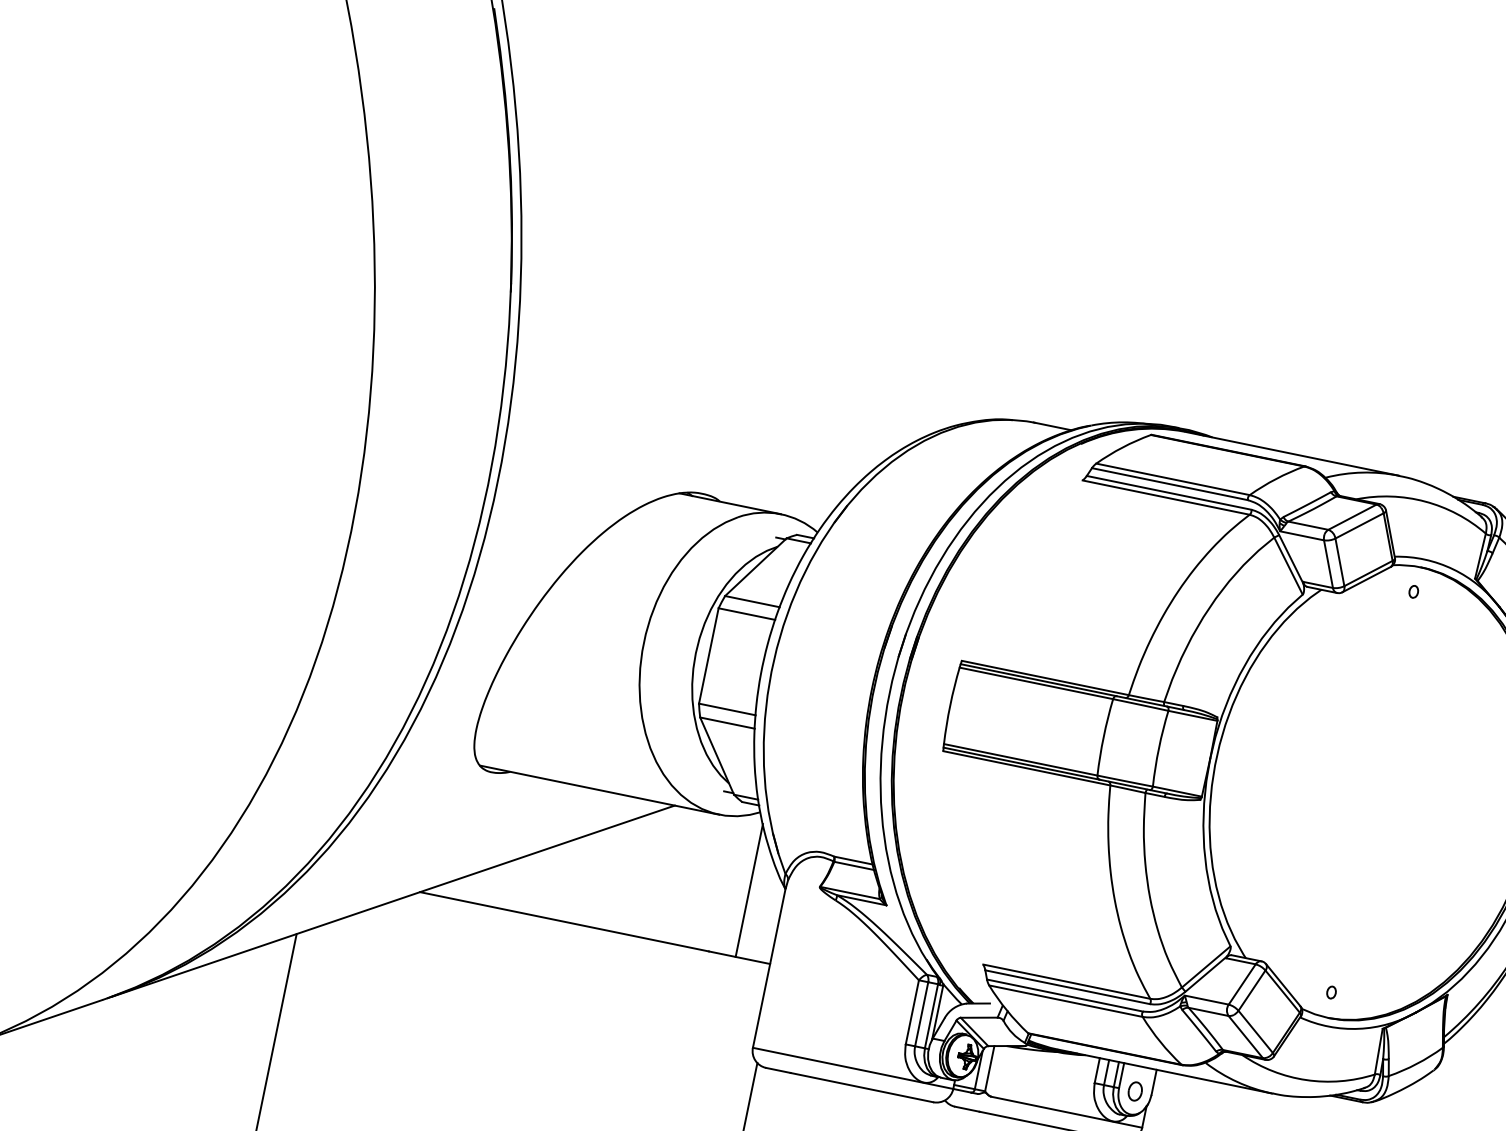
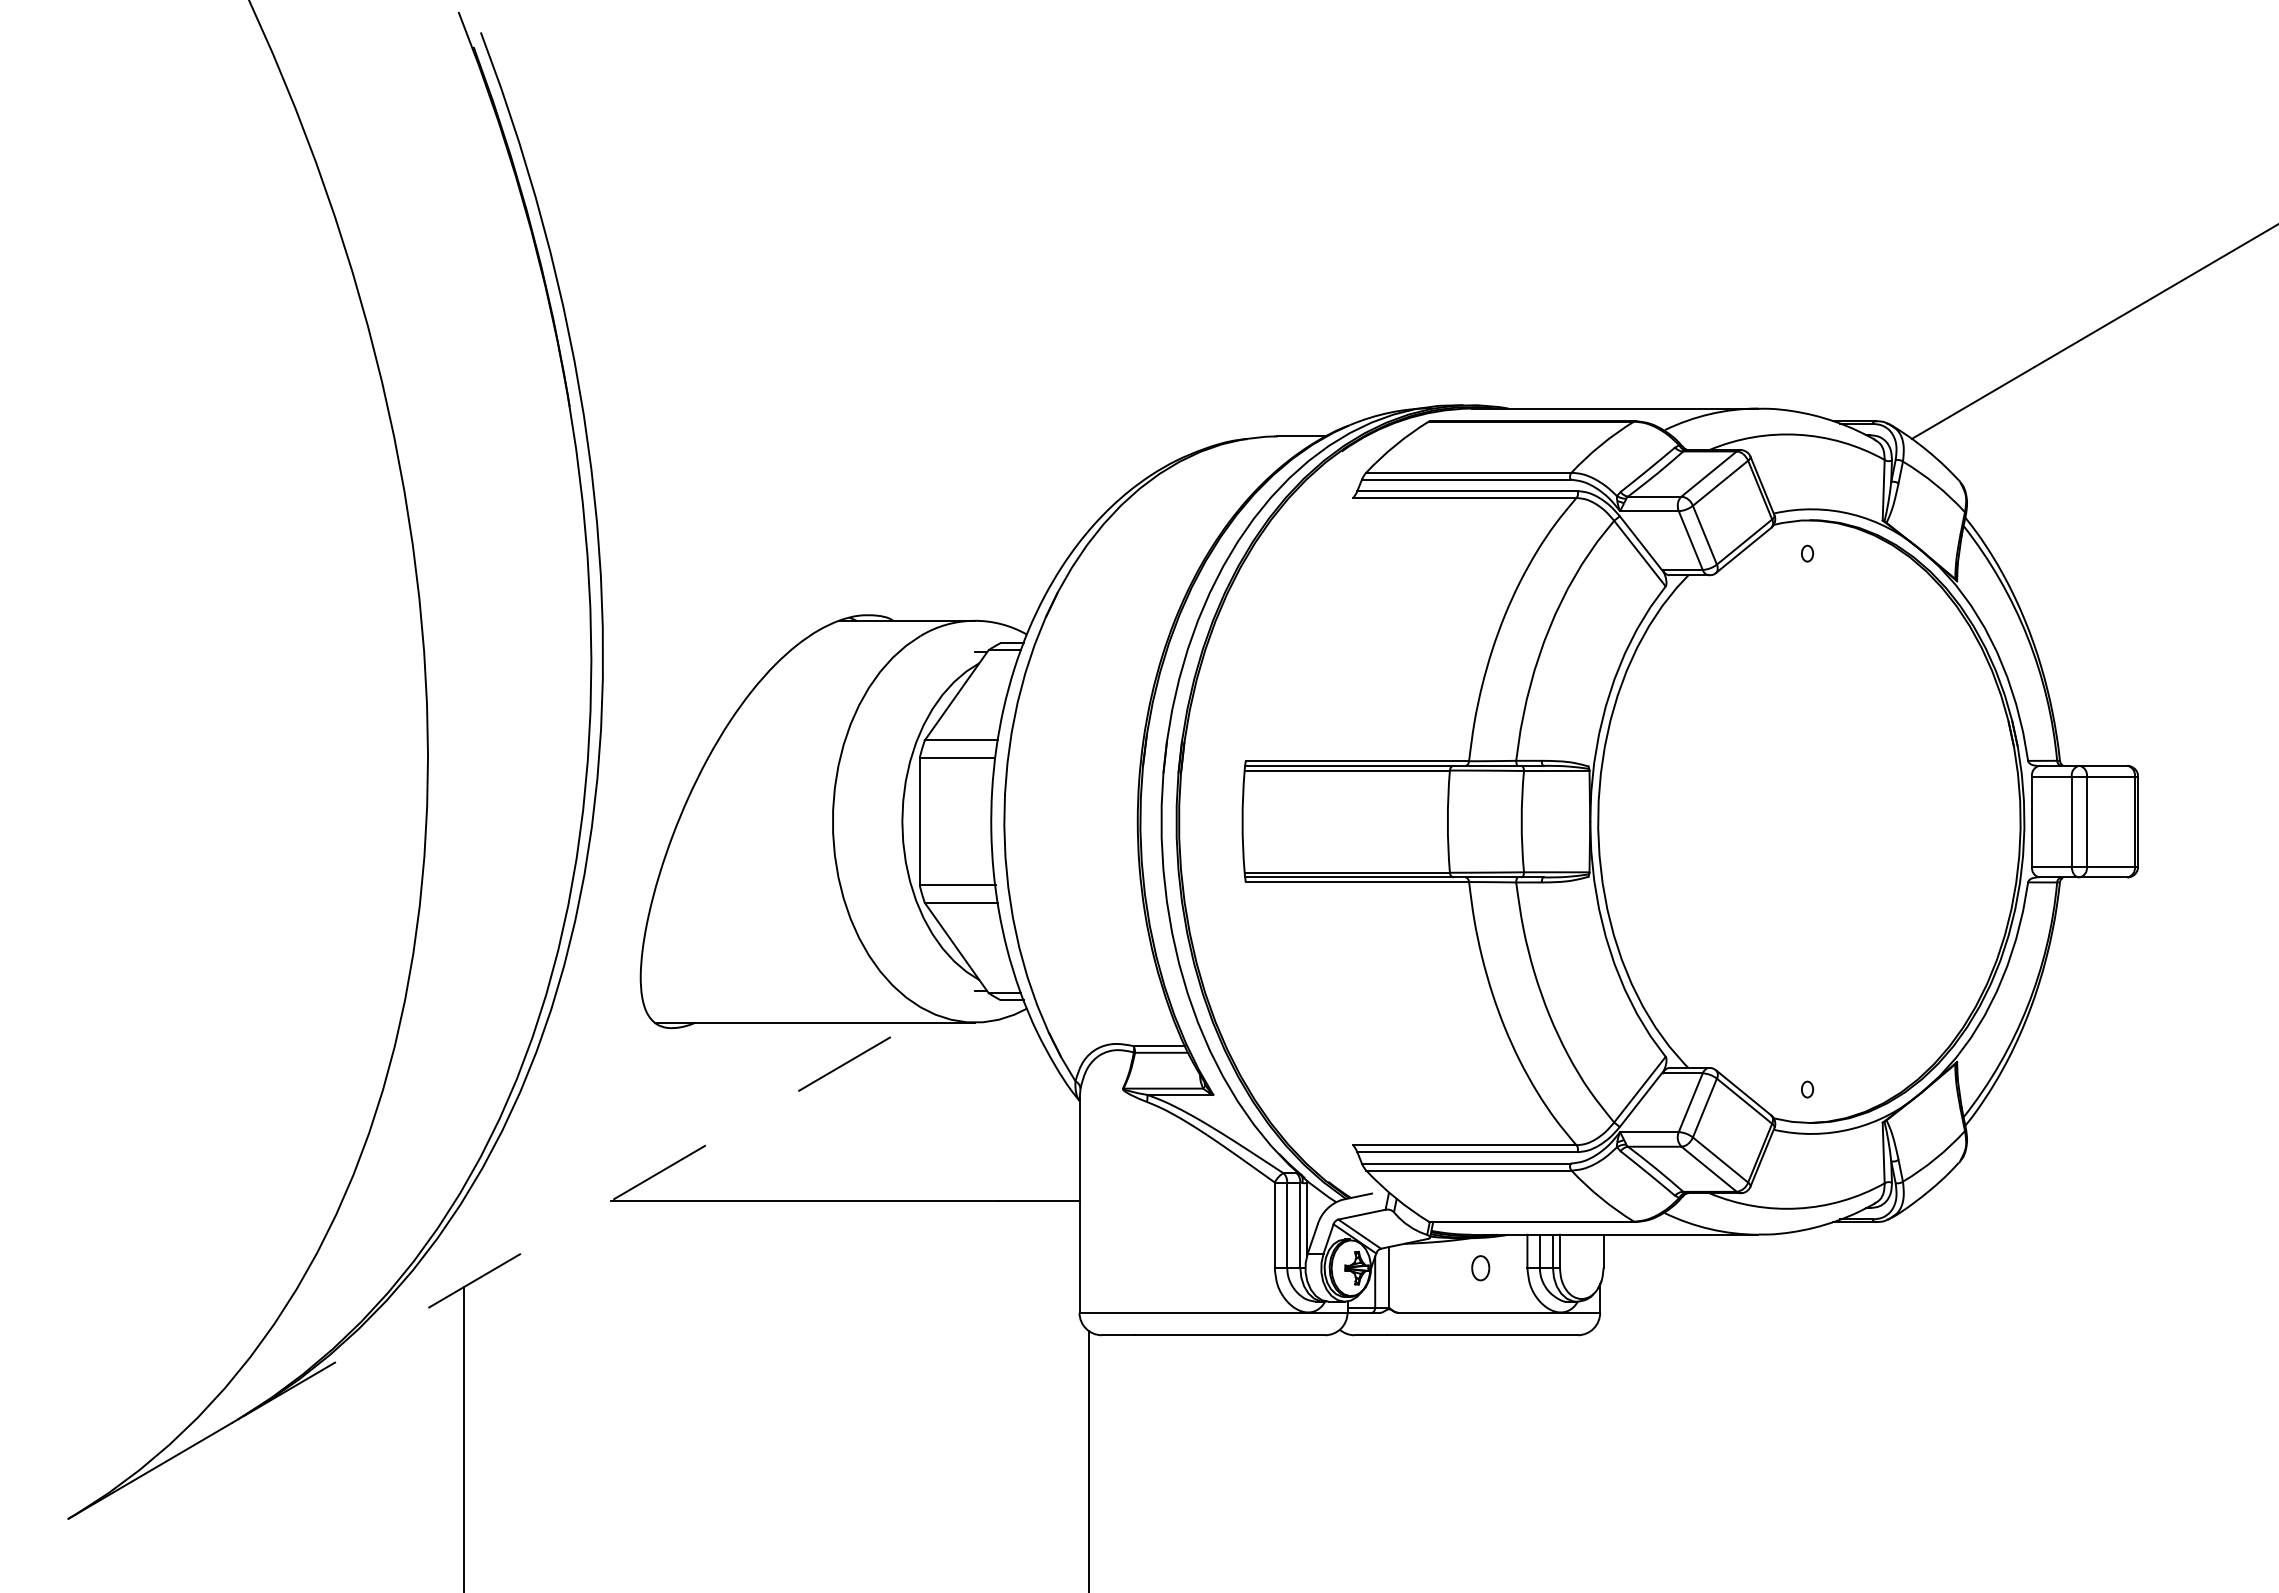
line: (749, 890) -> (1033, 1111), removed
line: (393, 901) -> (579, 1219), solid -> dashed
part: (1135, 1091) -> (1480, 1268), moved

